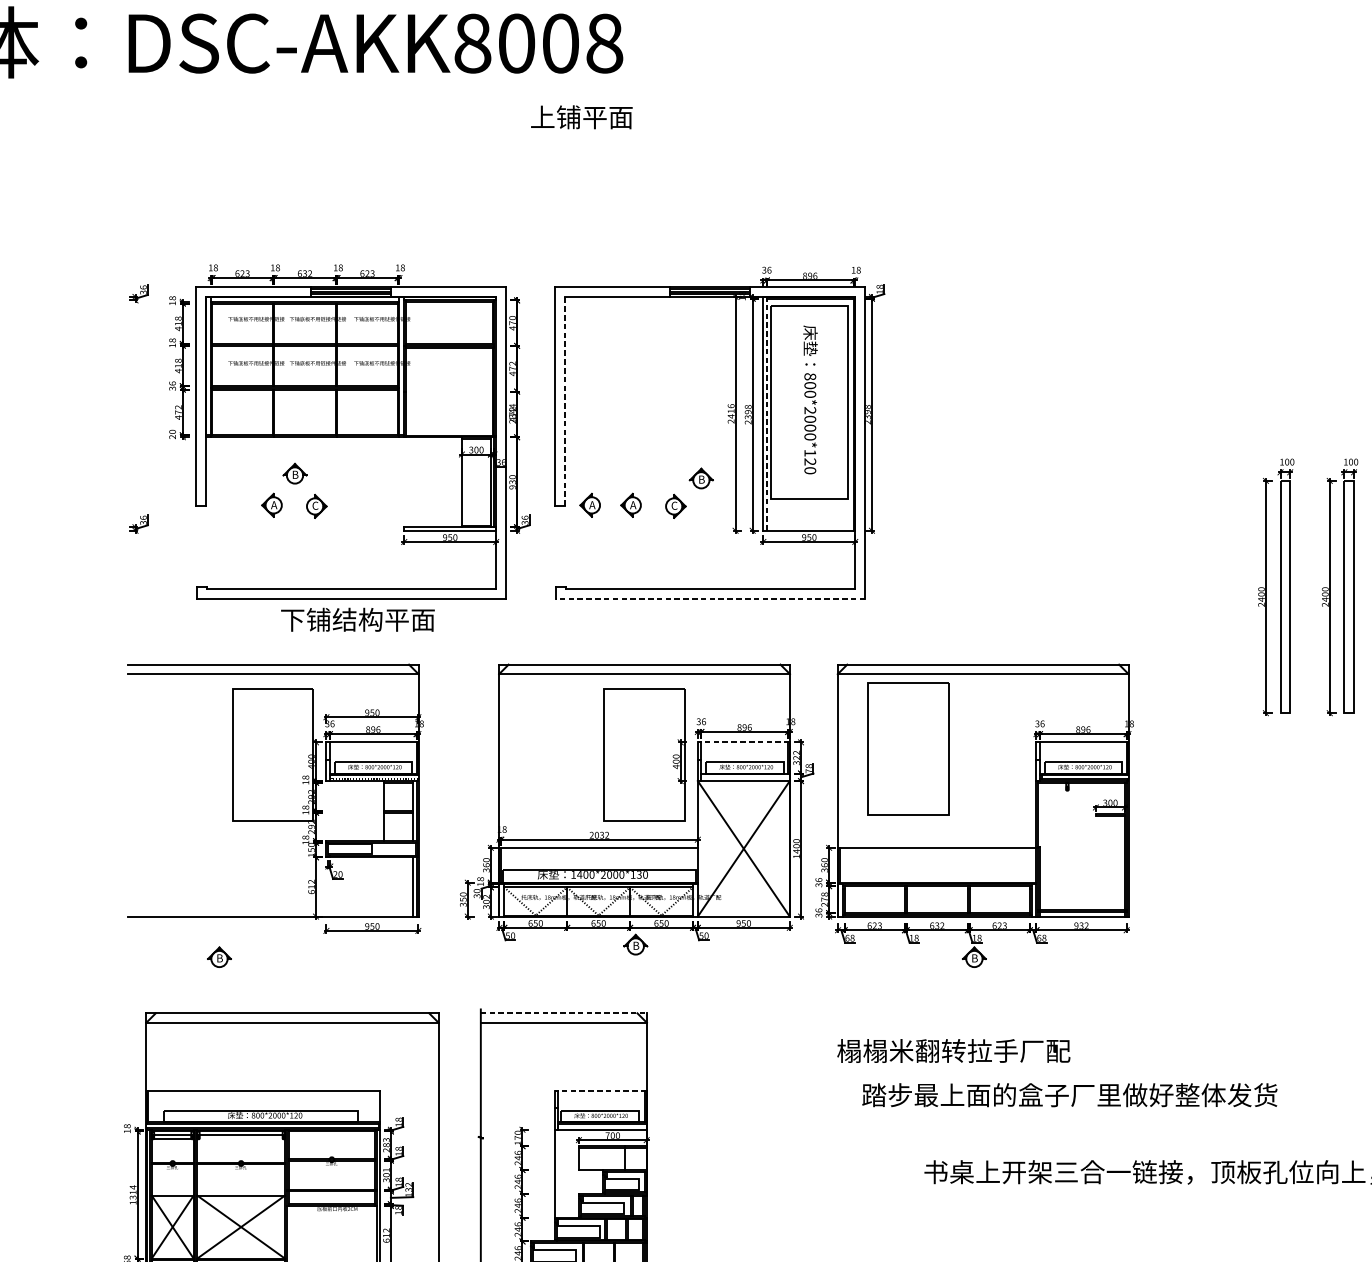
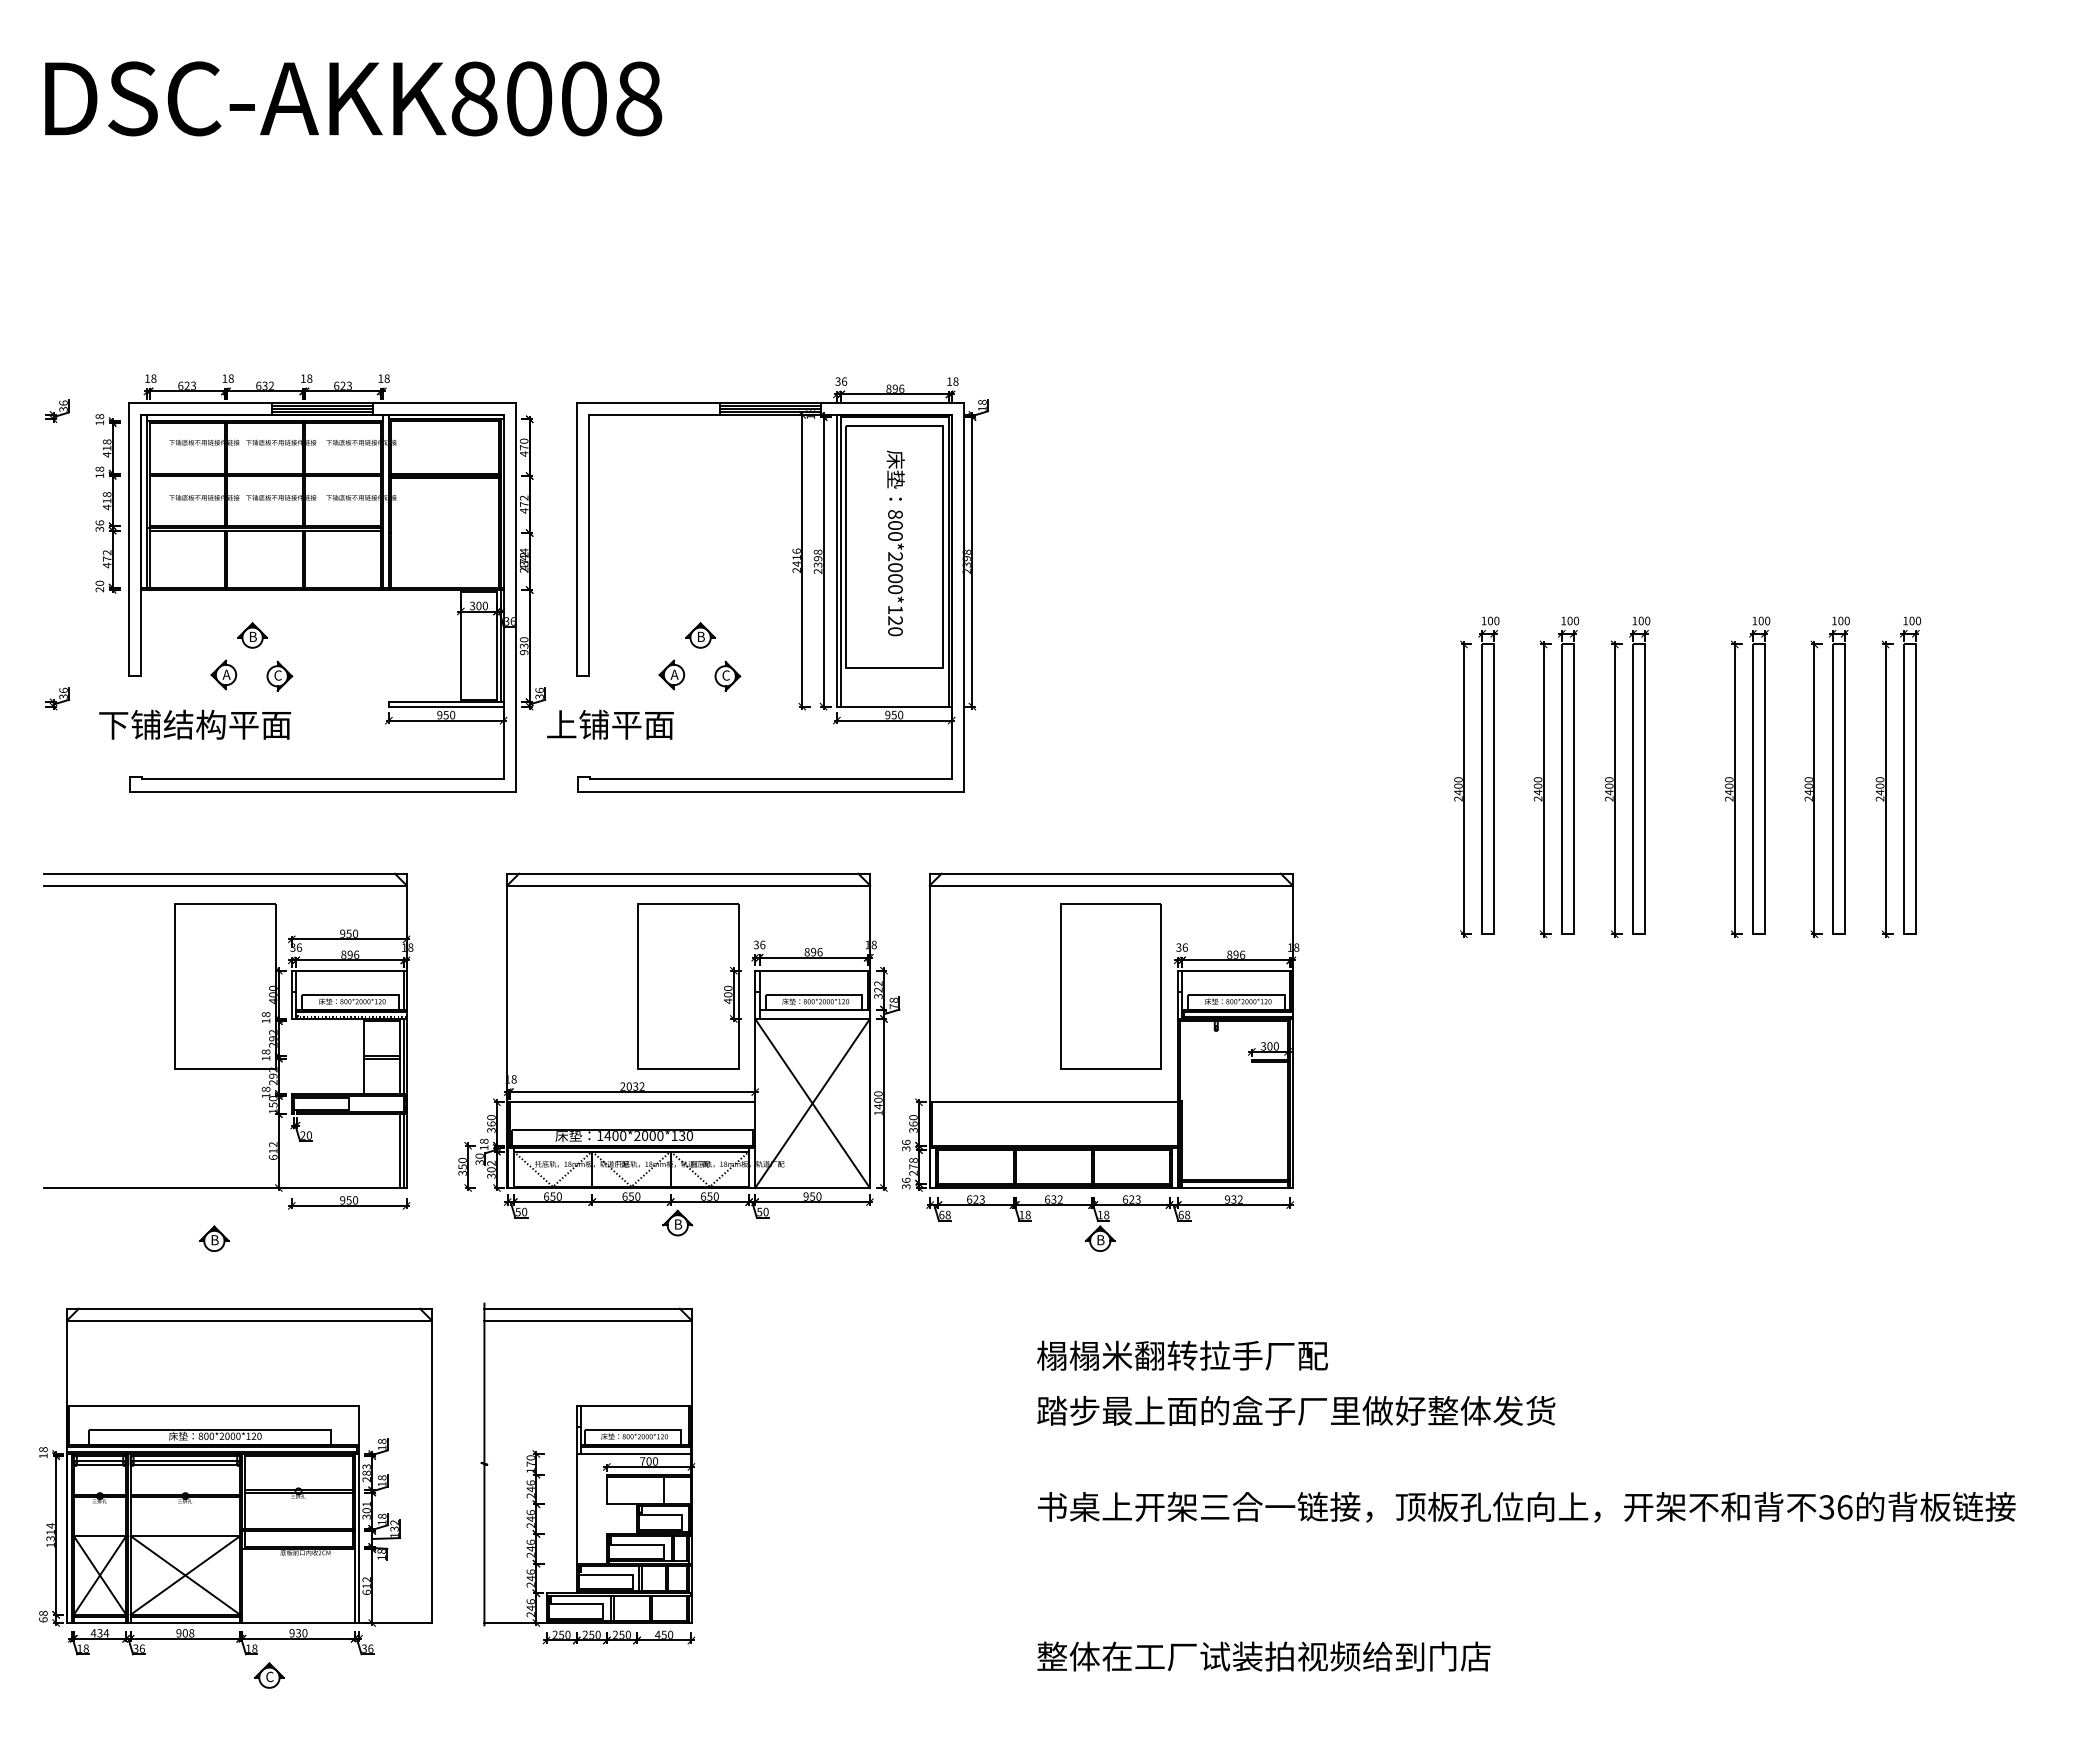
text: (581, 117) -> (610, 724), moved
line: (565, 400) -> (589, 544), dashed -> solid
line: (767, 413) -> (841, 560), dashed -> solid
part: (701, 478) -> (700, 635), moved
part: (589, 504) -> (620, 674), removed
line: (710, 598) -> (771, 791), dashed -> solid
text: (357, 619) -> (194, 724), moved
line: (743, 742) -> (812, 970), dashed -> solid
part: (908, 748) -> (1110, 986), moved
part: (219, 957) -> (214, 1238), moved
line: (564, 1013) -> (588, 1308), dashed -> solid
text: (953, 1050) -> (1182, 1355), moved
line: (600, 1090) -> (633, 1405), dashed -> solid
text: (1069, 1094) -> (1296, 1410), moved
line: (241, 1138) -> (185, 1465), added

